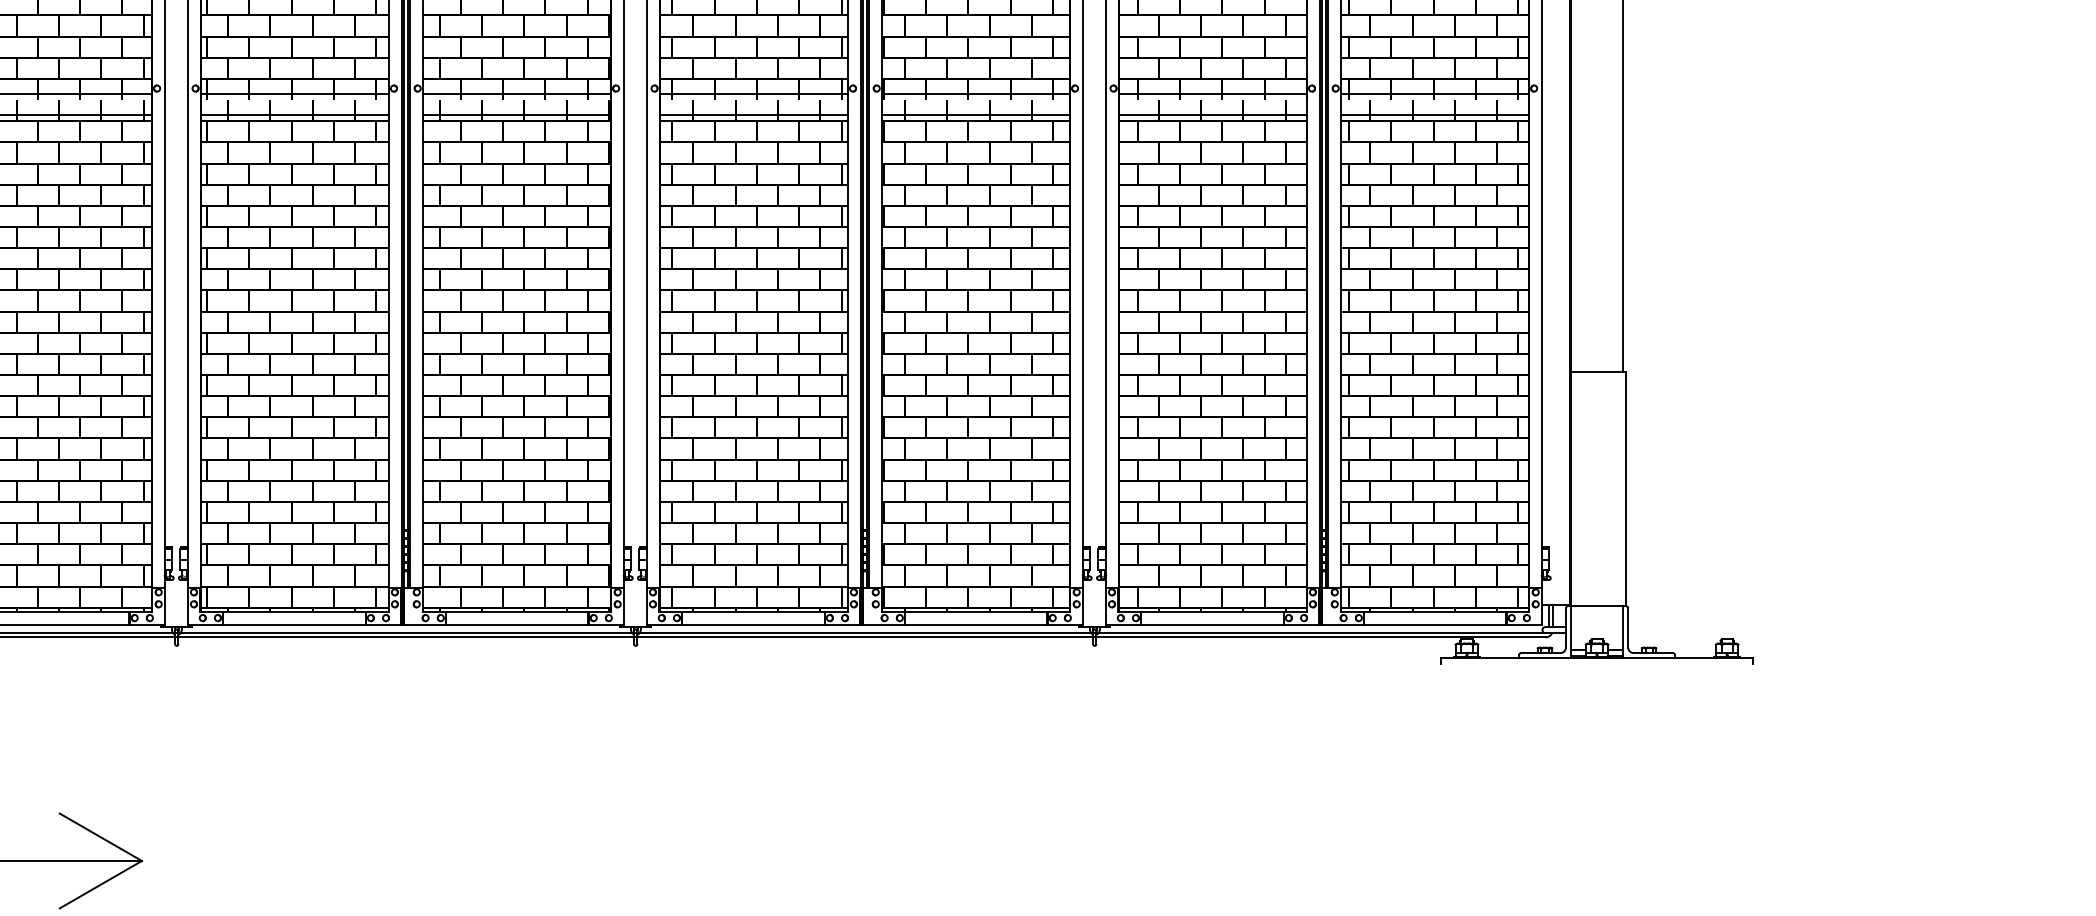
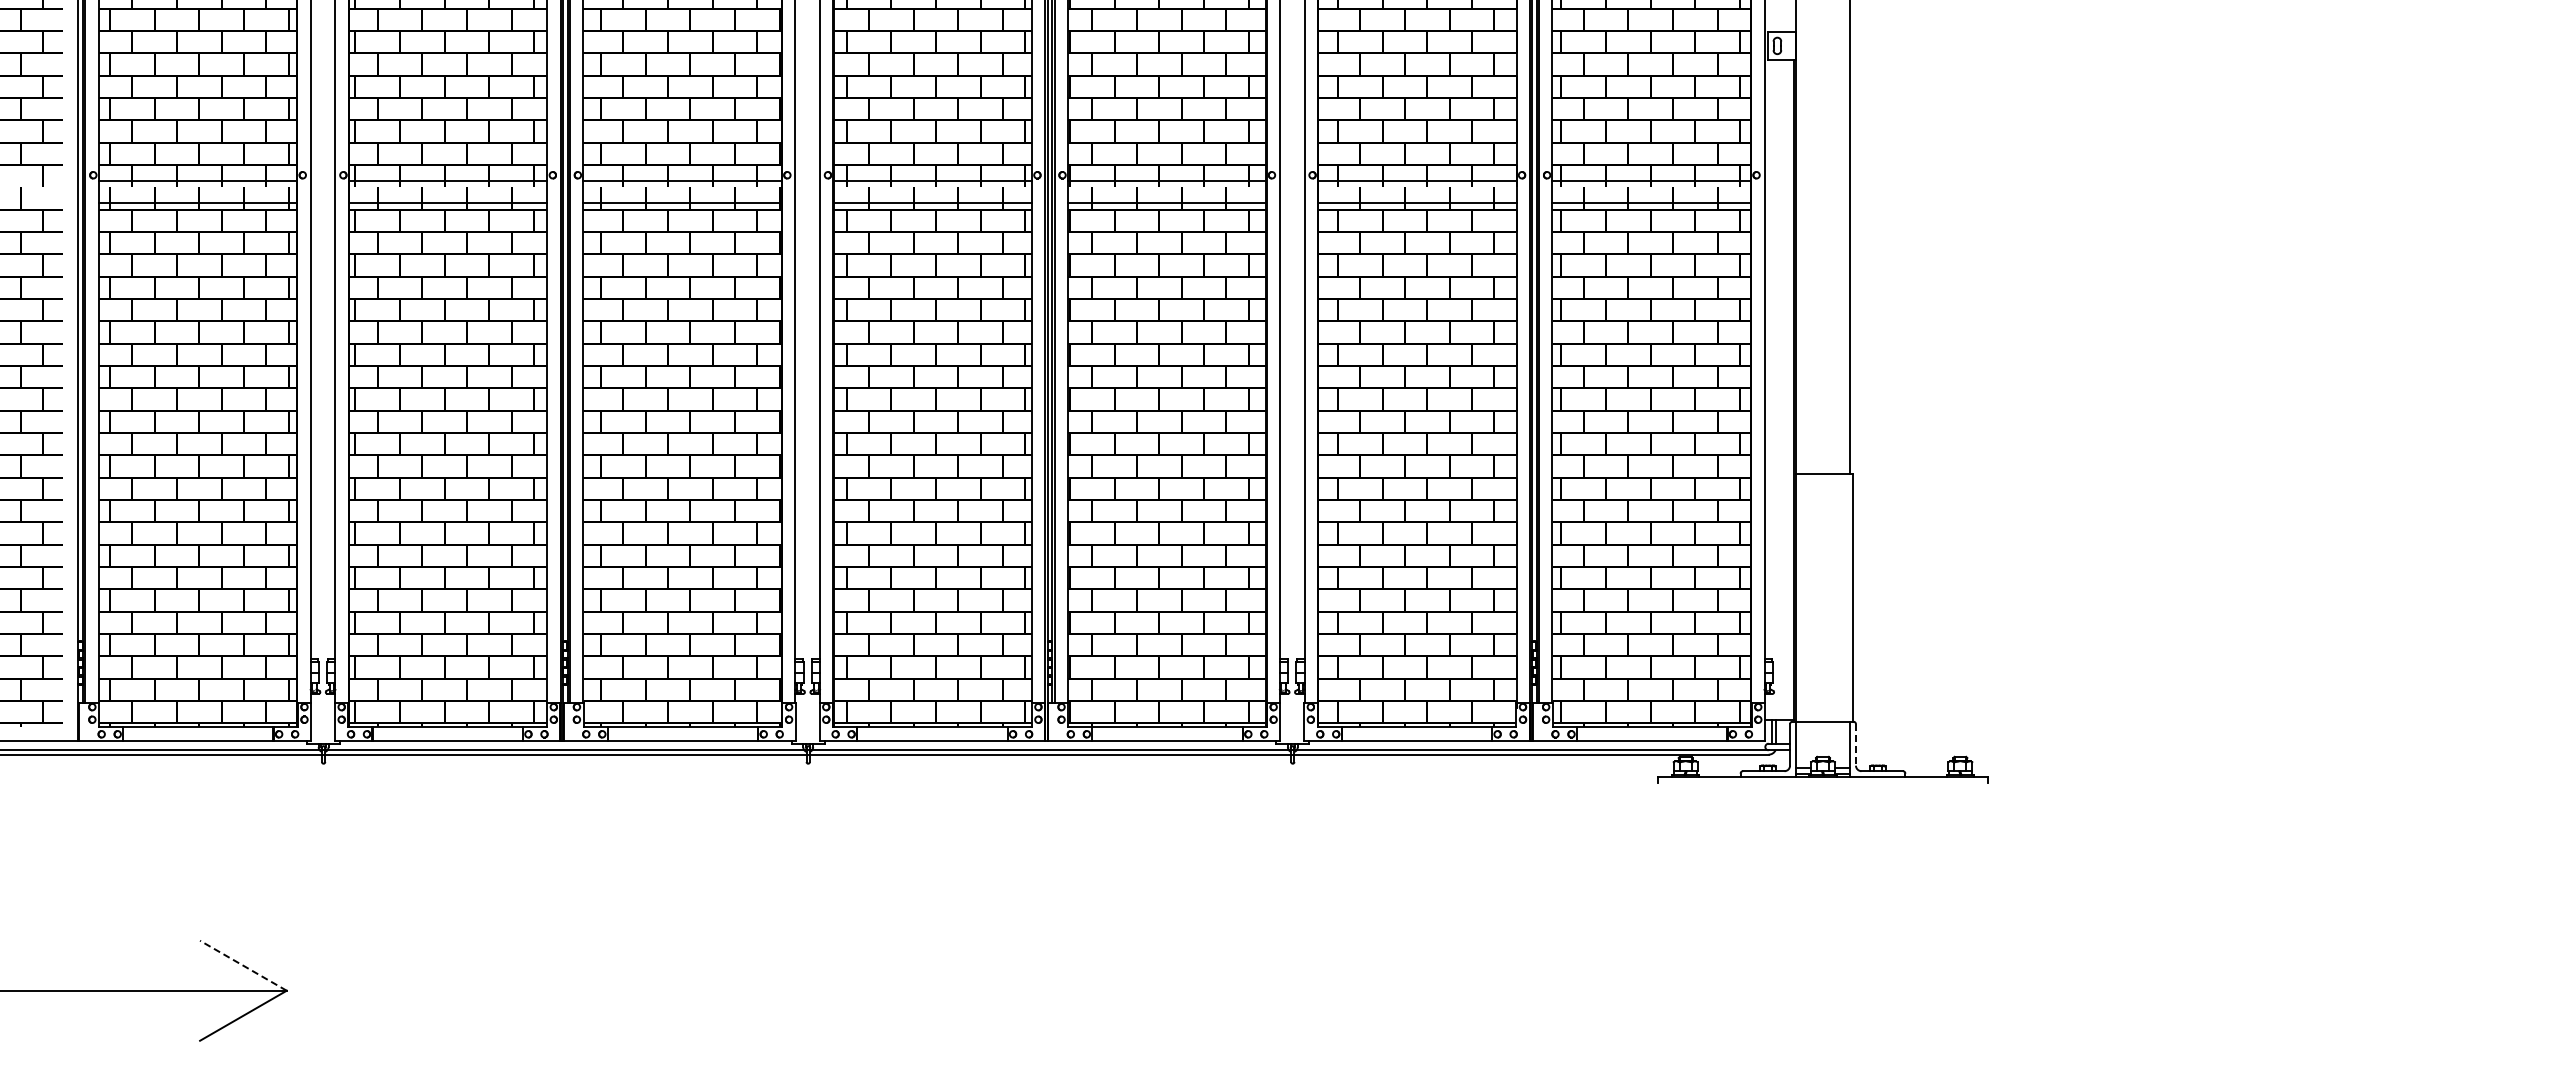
line: (1627, 627) -> (1855, 744), solid -> dashed
line: (100, 837) -> (242, 965), solid -> dashed

